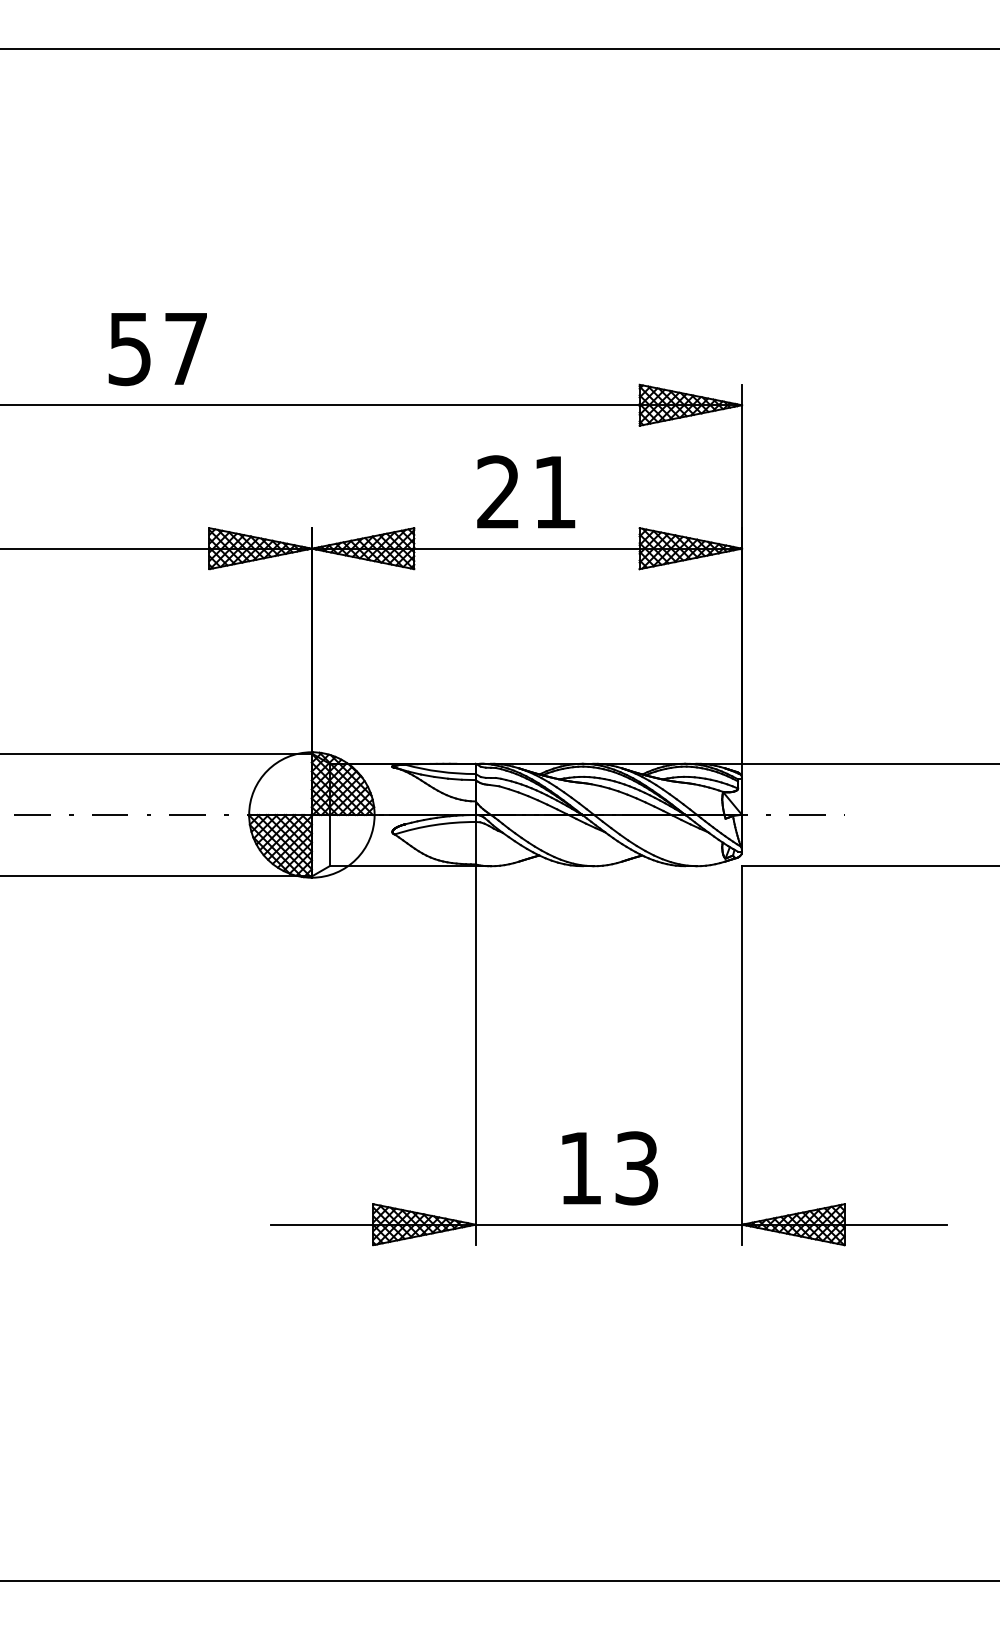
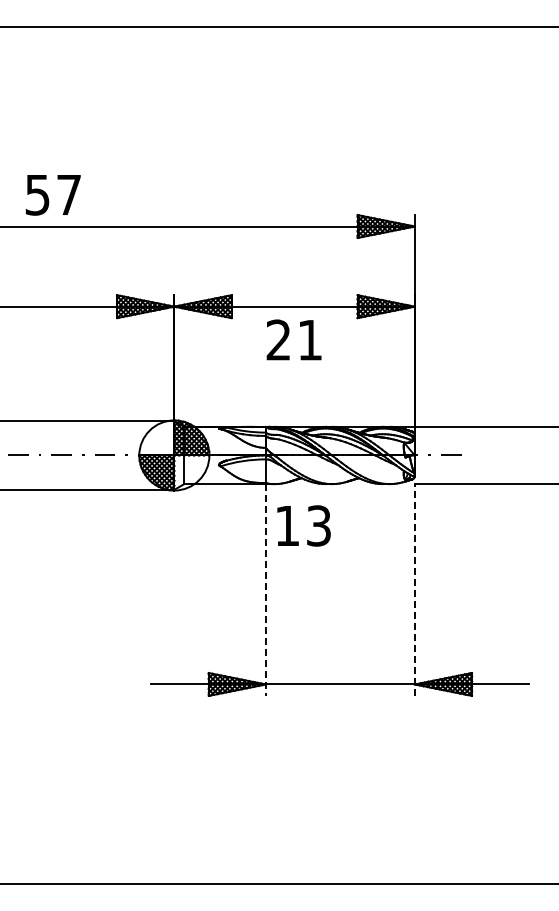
text: (156, 349) -> (52, 195), moved
text: (525, 491) -> (293, 339), moved
line: (474, 1056) -> (265, 590), solid -> dashed
line: (741, 1056) -> (414, 590), solid -> dashed
text: (609, 1167) -> (303, 525), moved

